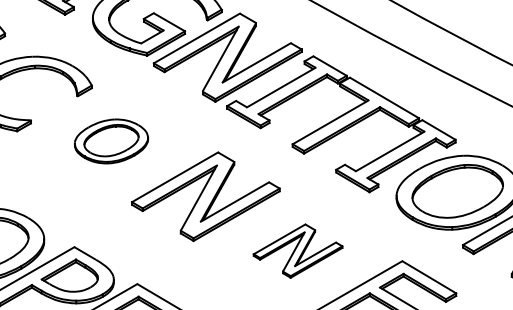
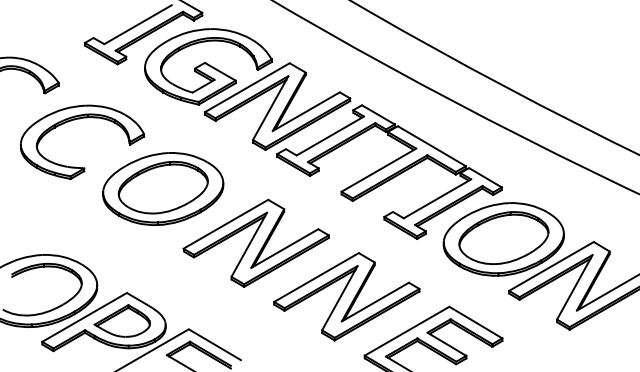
part: (111, 140) -> (163, 188), size x1.67
part: (297, 250) -> (346, 296), size x1.67

